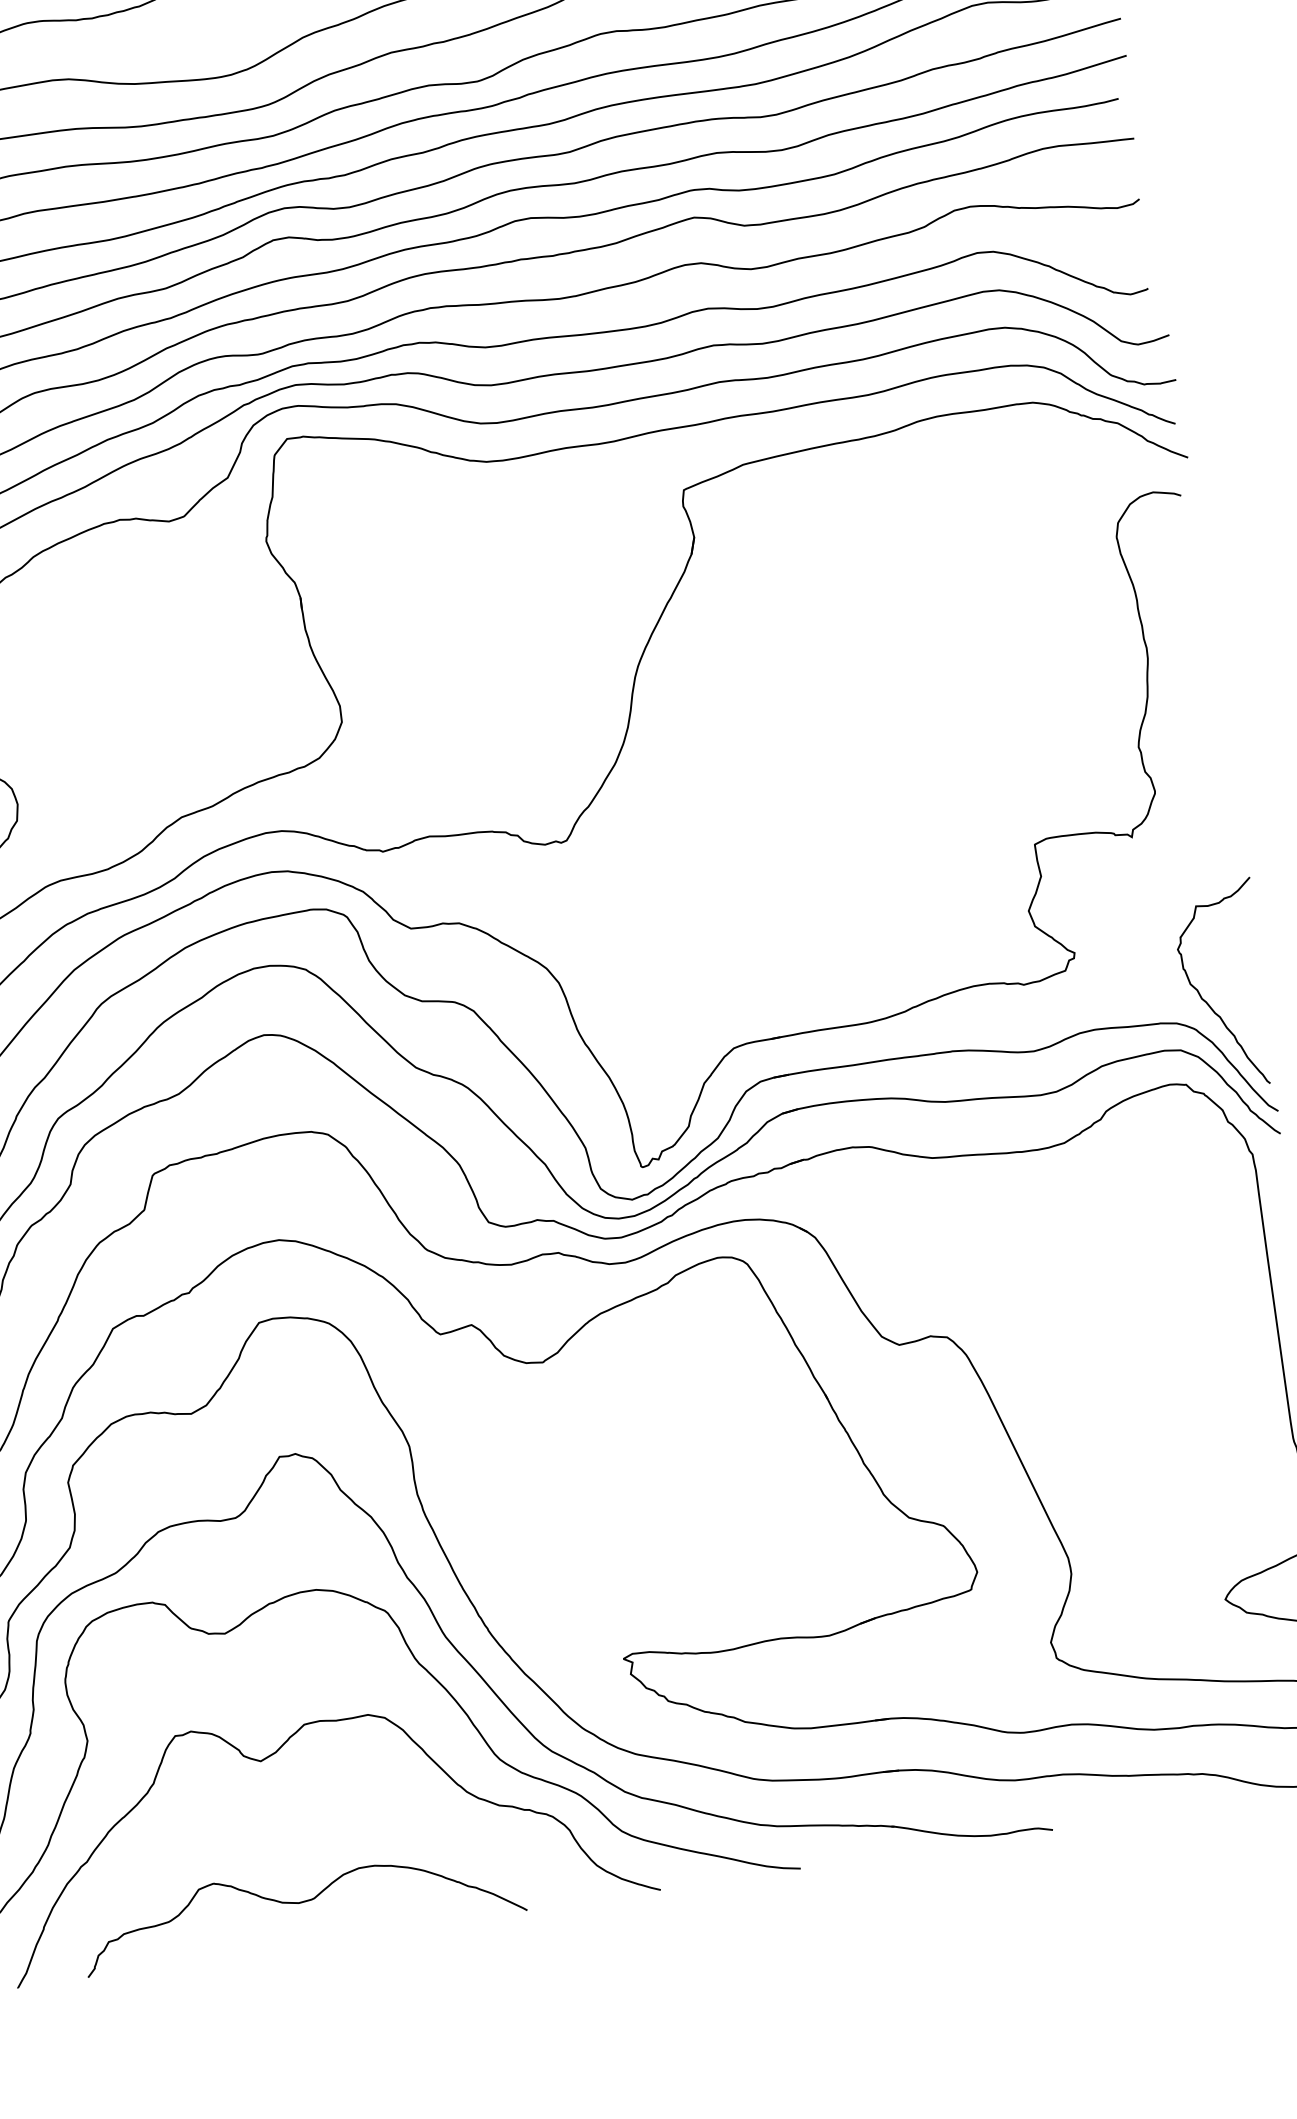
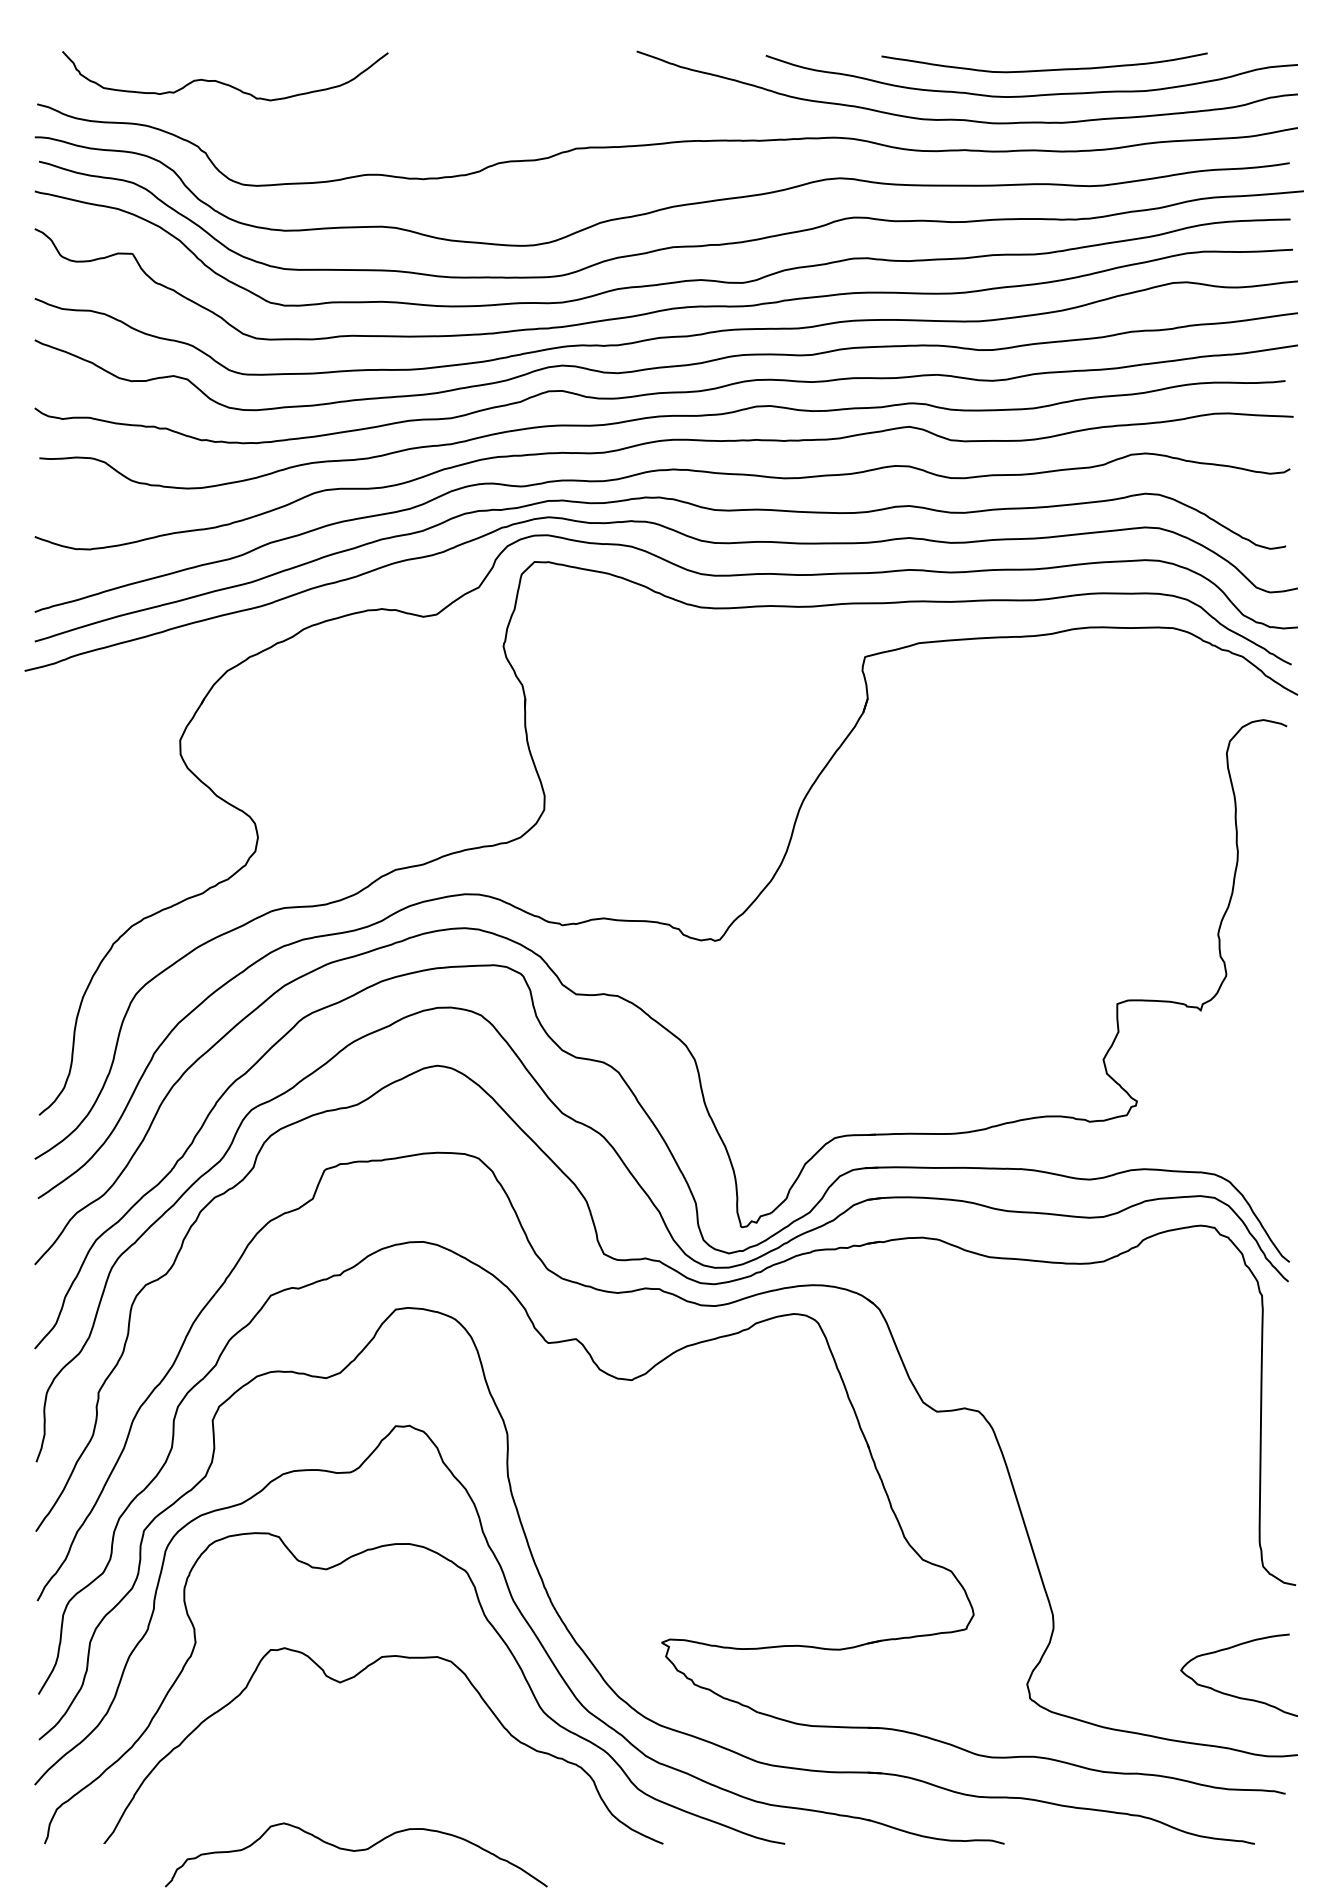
curve: (1207, 1001) -> (1243, 1159), removed
curve: (301, 1903) -> (356, 1851), moved

